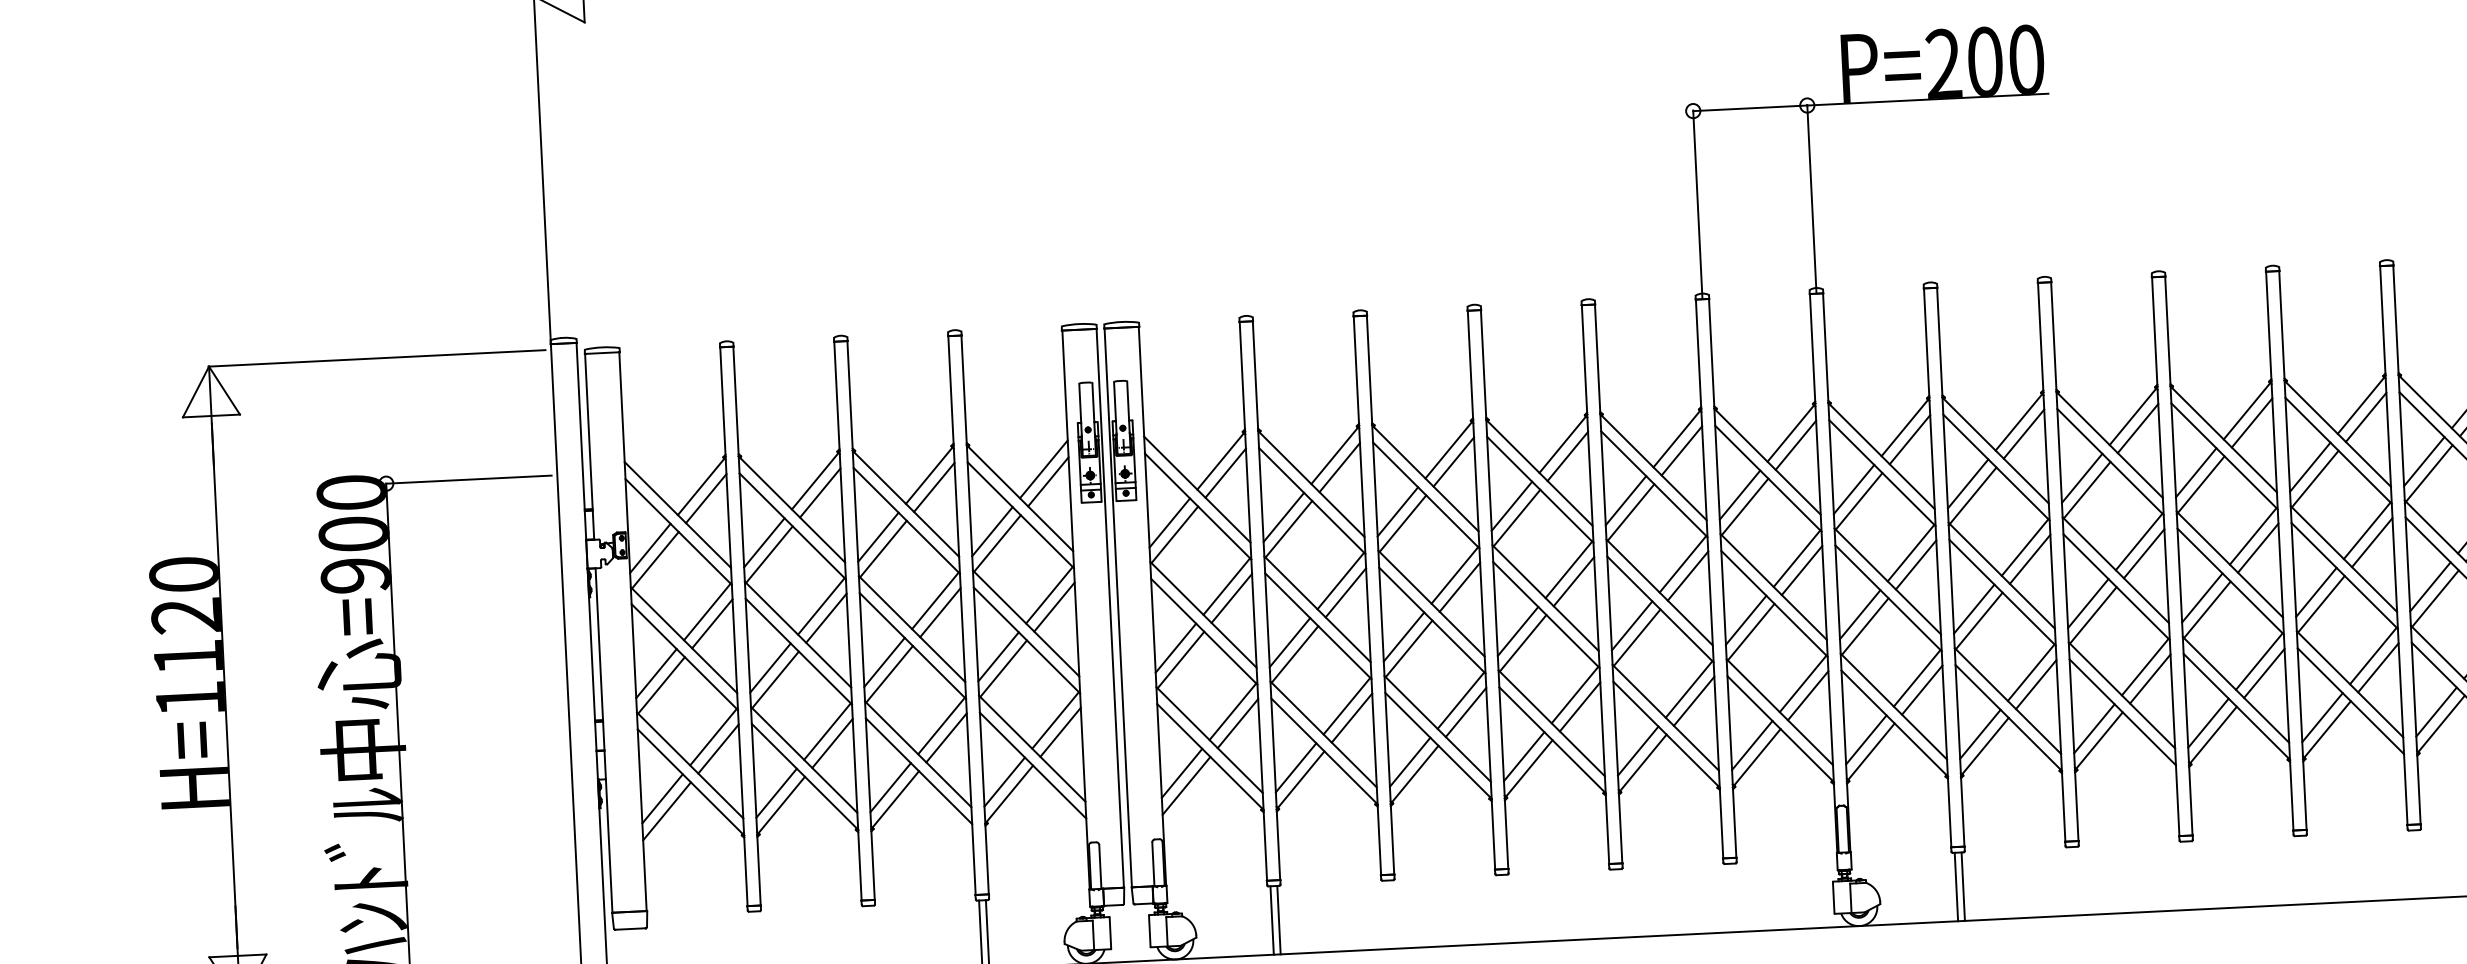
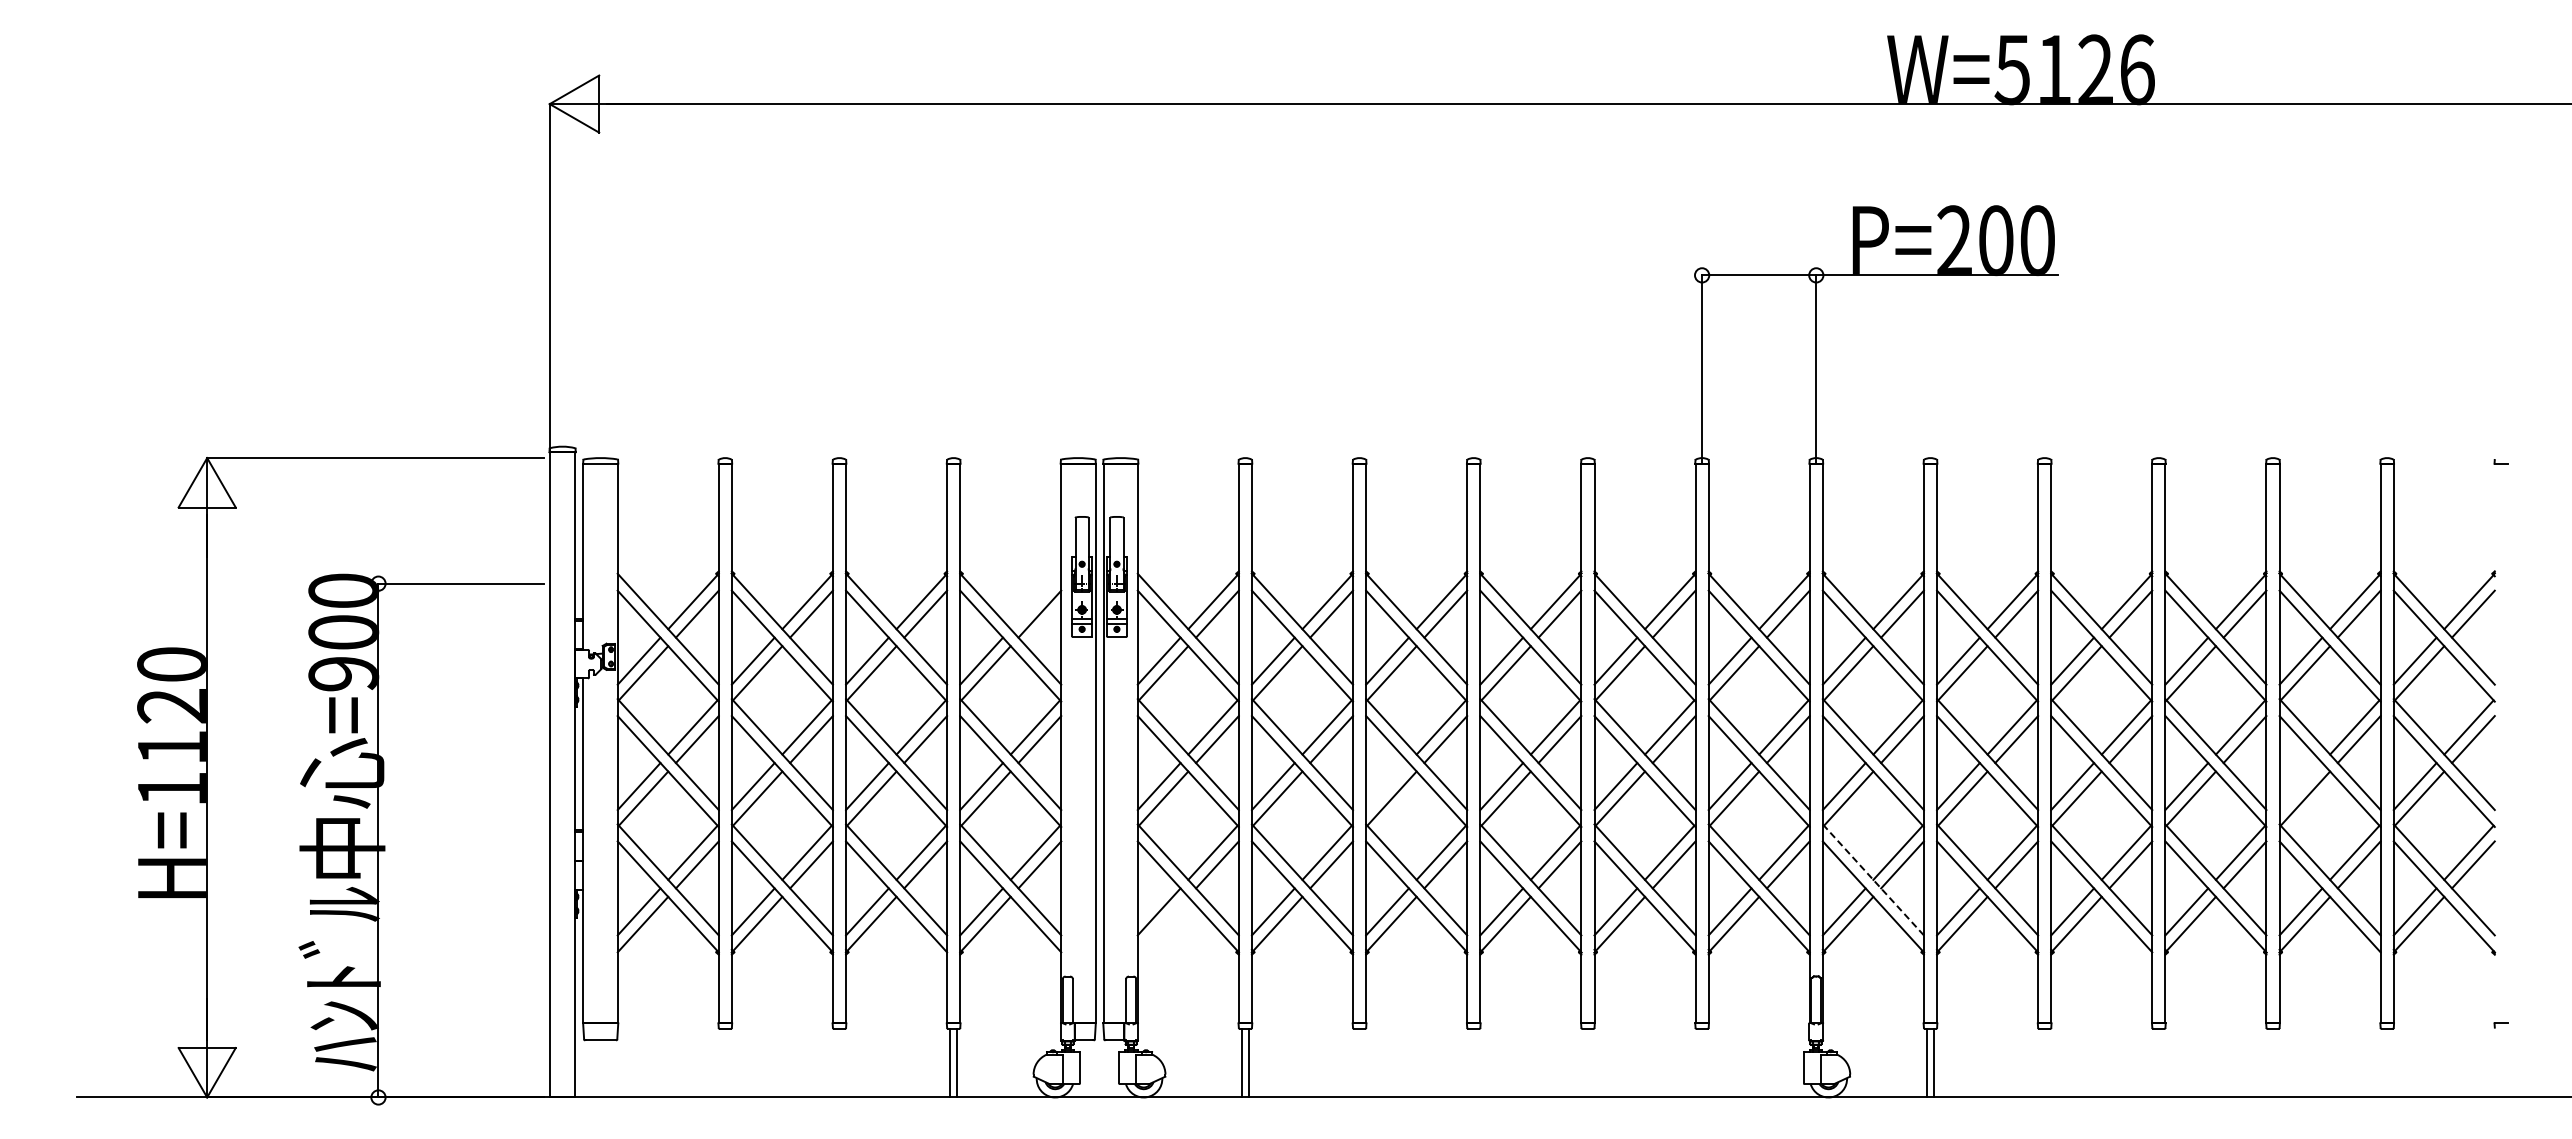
line: (1043, 469) -> (1035, 601), removed
line: (2315, 592) -> (2300, 786), removed
line: (1403, 636) -> (1387, 786), removed
line: (1893, 706) -> (1873, 879), solid -> dashed
line: (1185, 785) -> (1162, 924), removed

